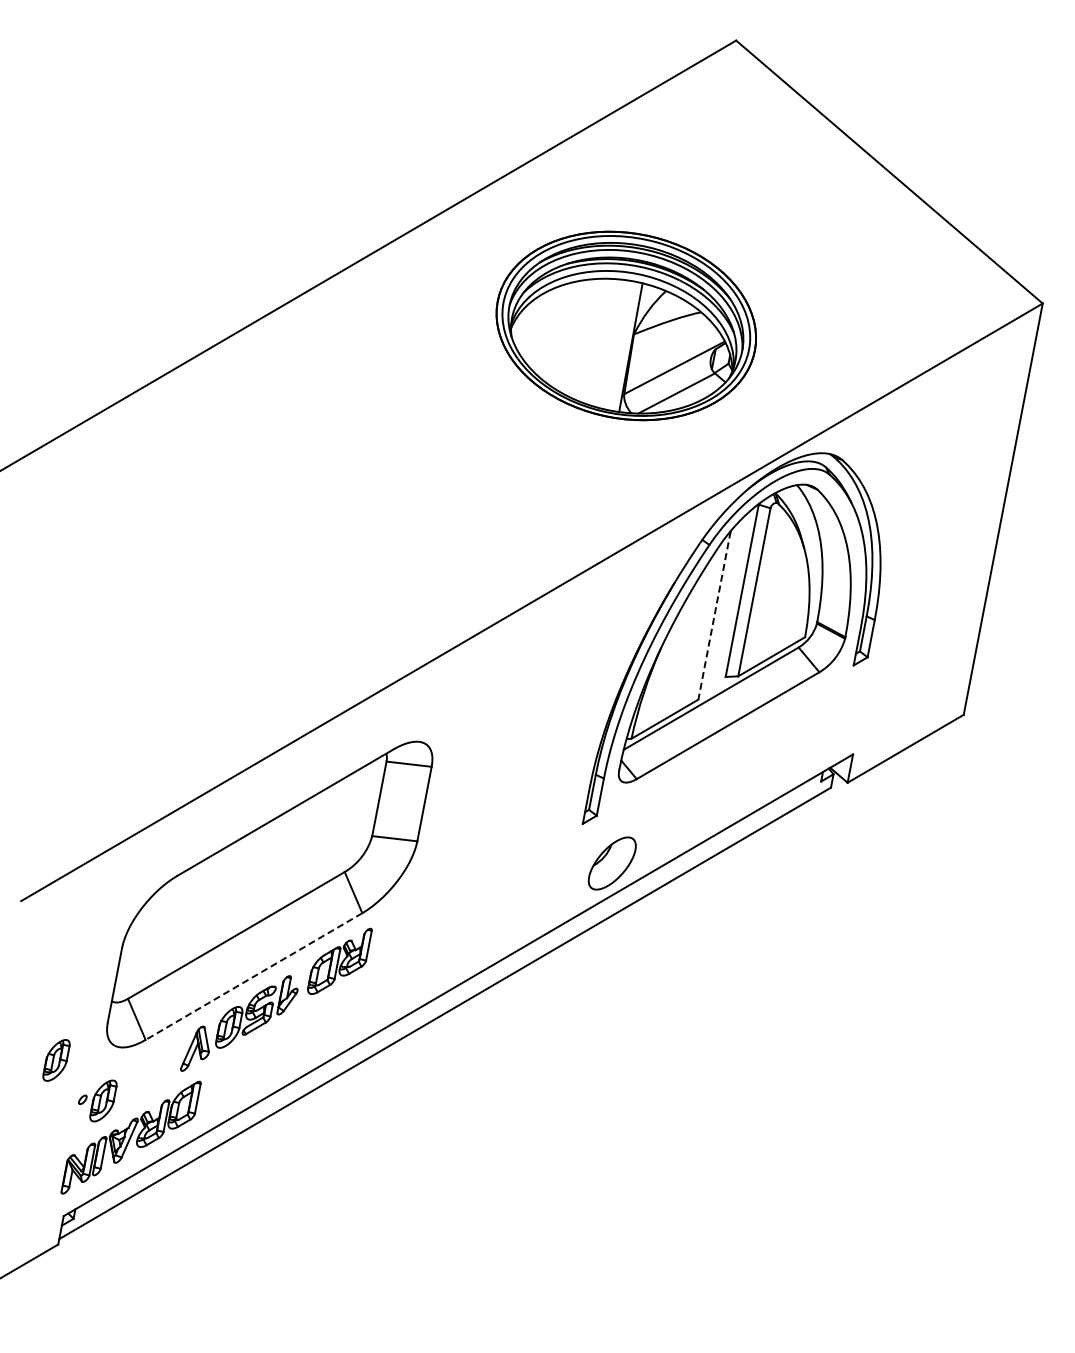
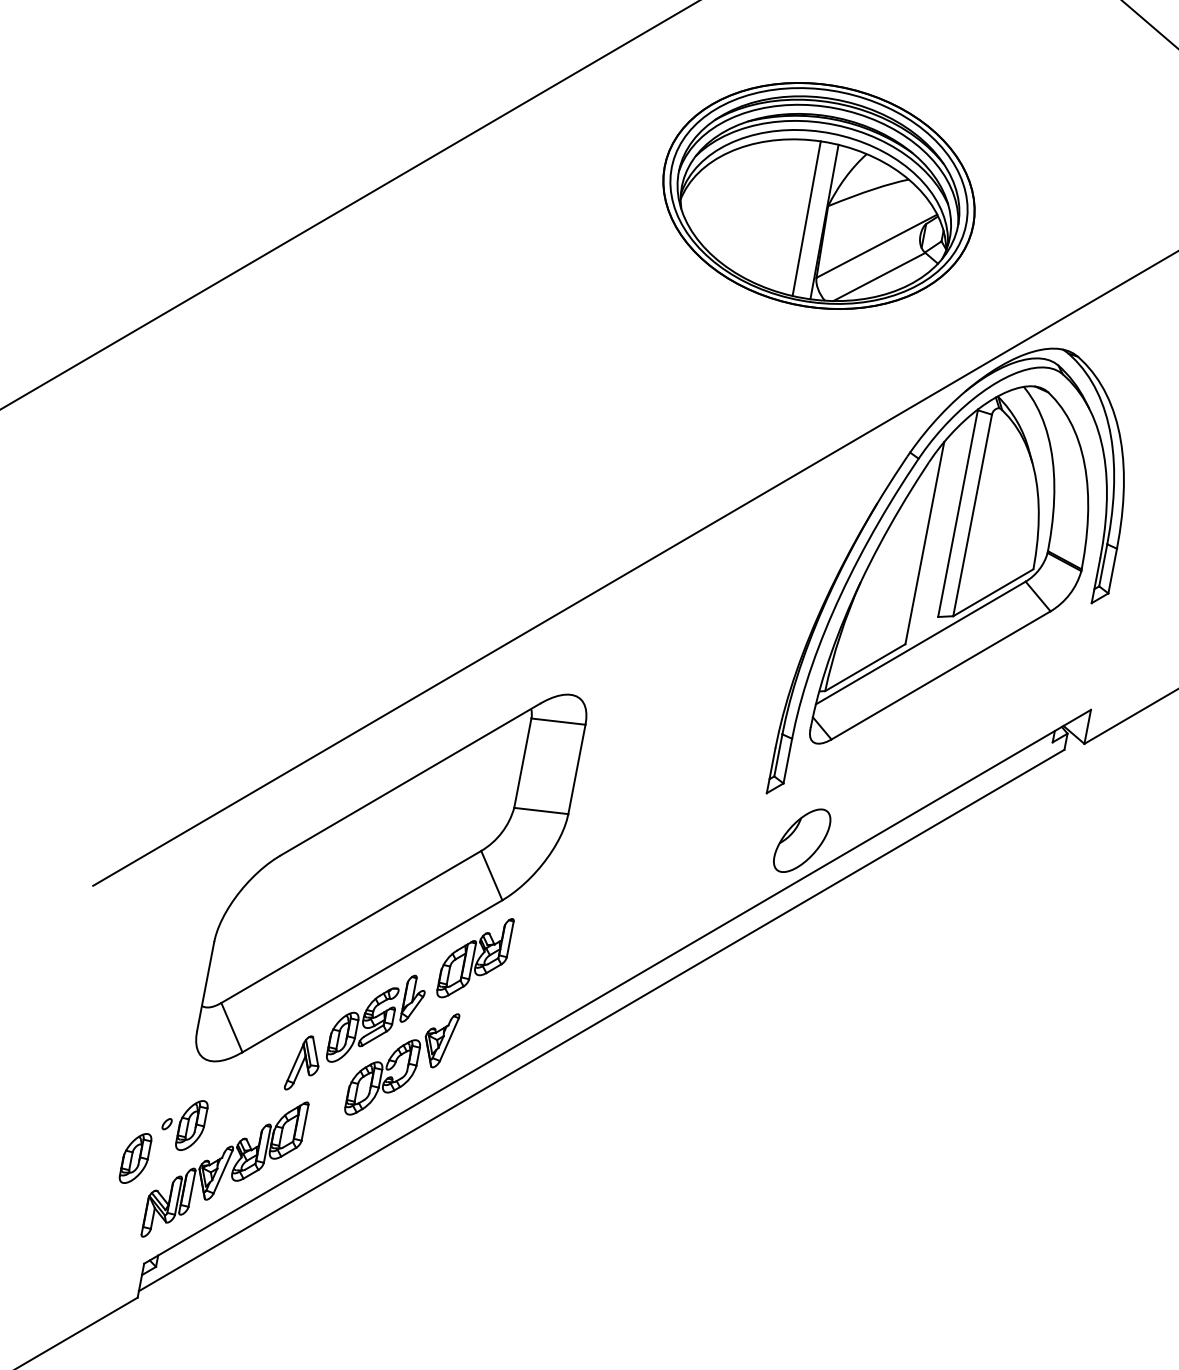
line: (615, 344) -> (806, 218), added
line: (714, 615) -> (924, 543), dashed -> solid
line: (254, 976) -> (373, 976), dashed -> solid
part: (278, 1049) -> (401, 1063), added
part: (56, 1060) -> (135, 1158), moved

